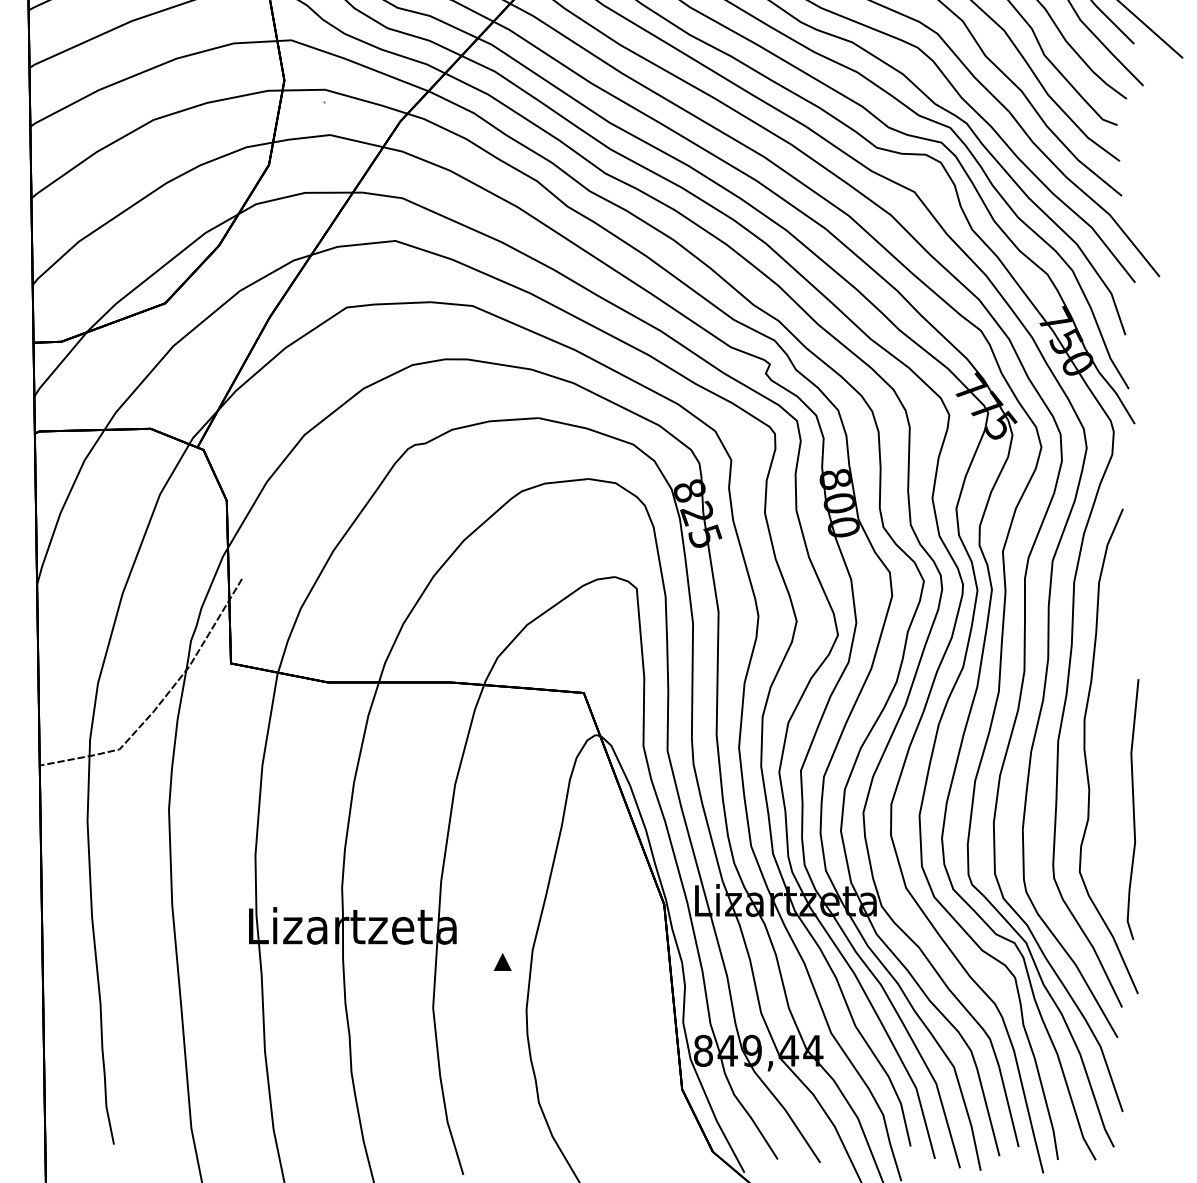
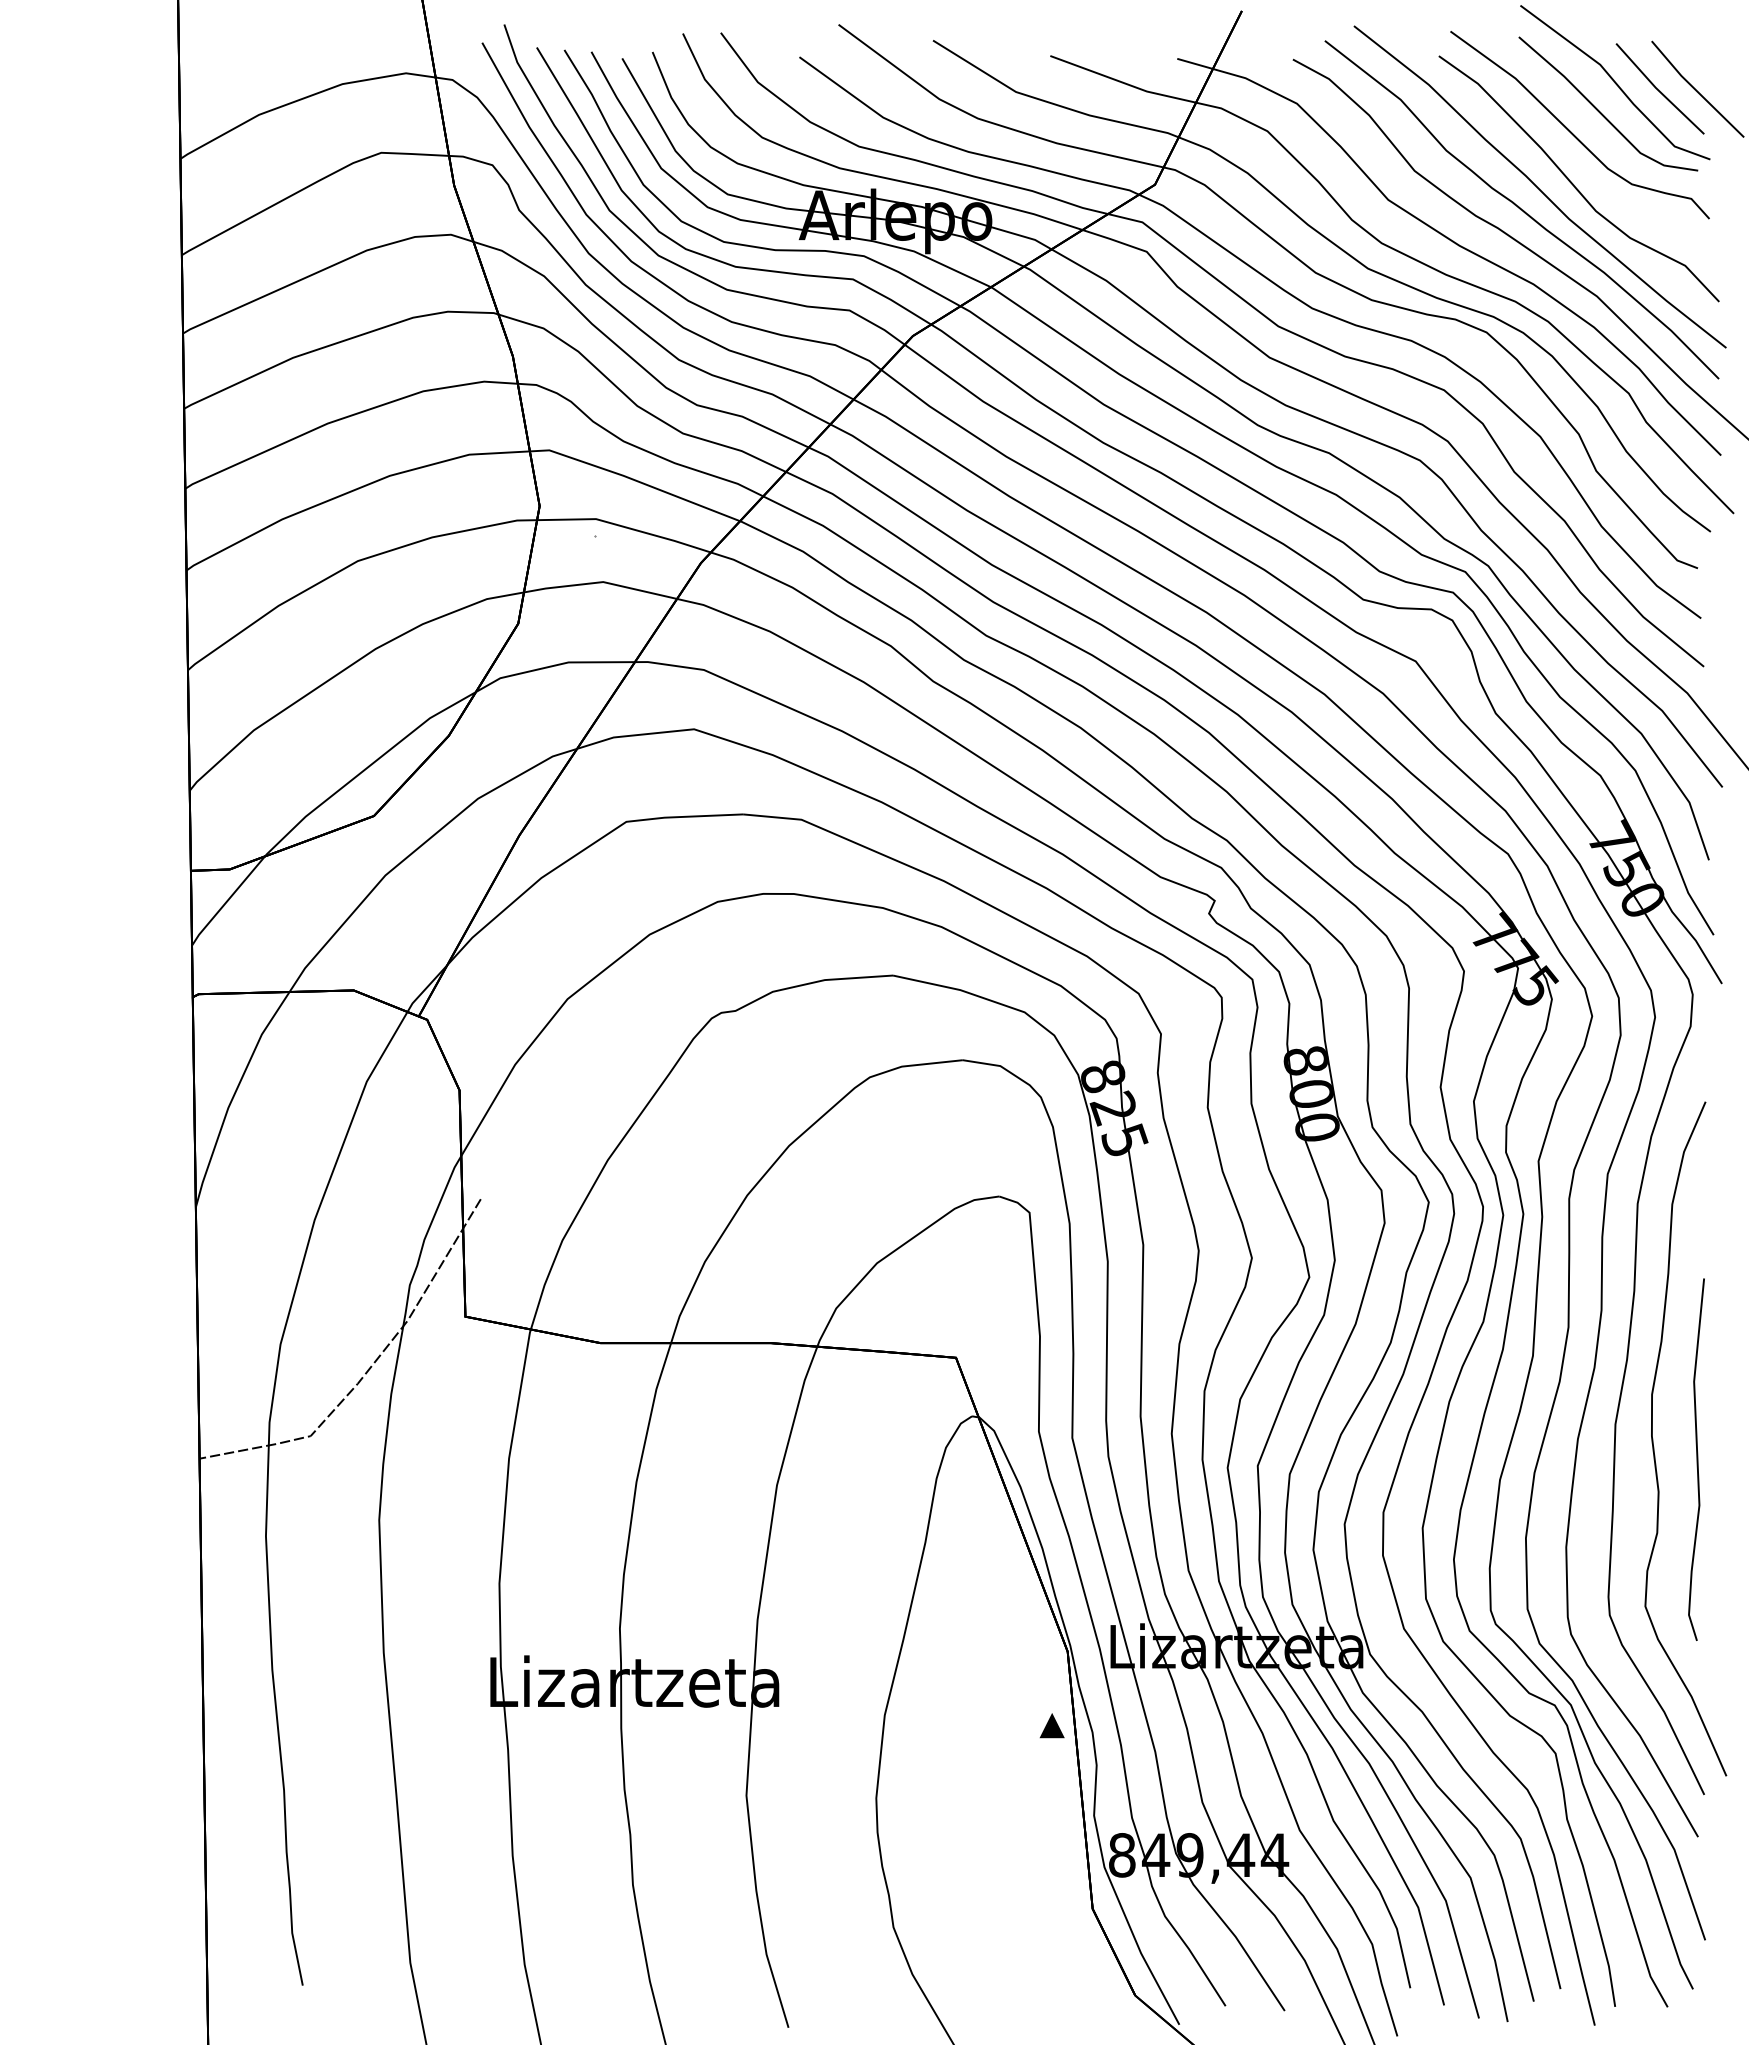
curve: (1133, 809) -> (1696, 1459), moved
part: (502, 961) -> (1051, 1725), moved

